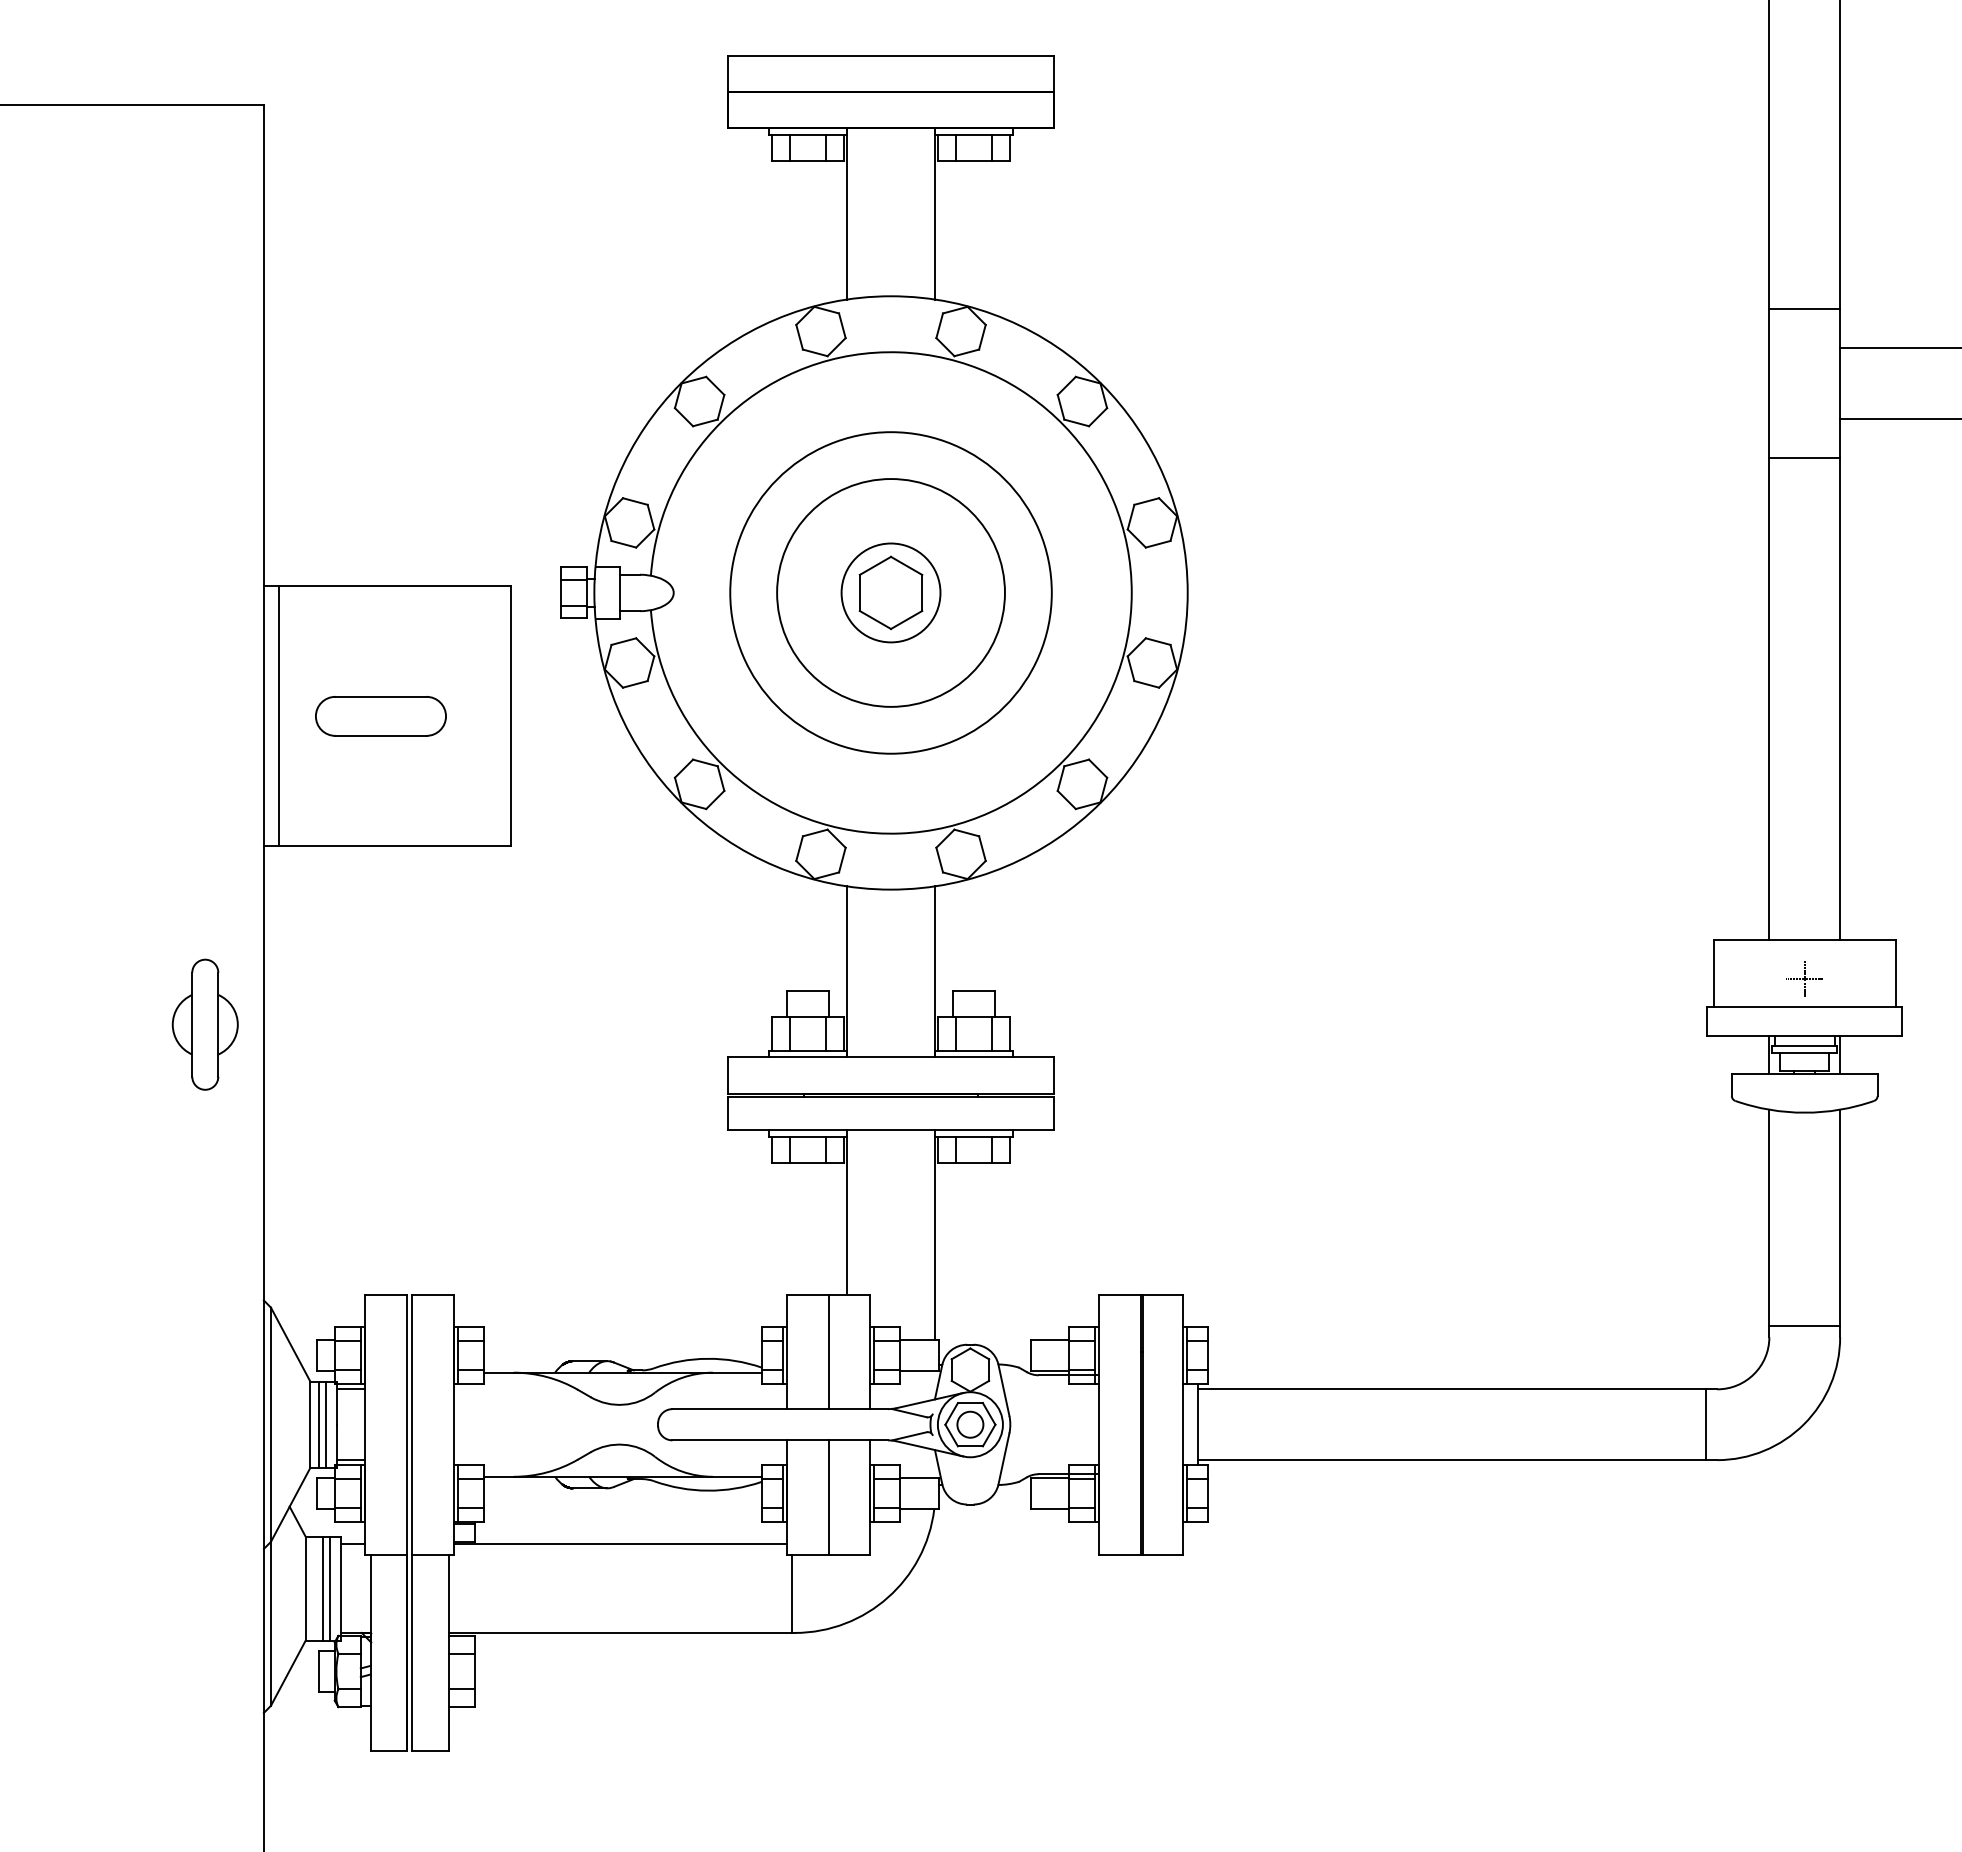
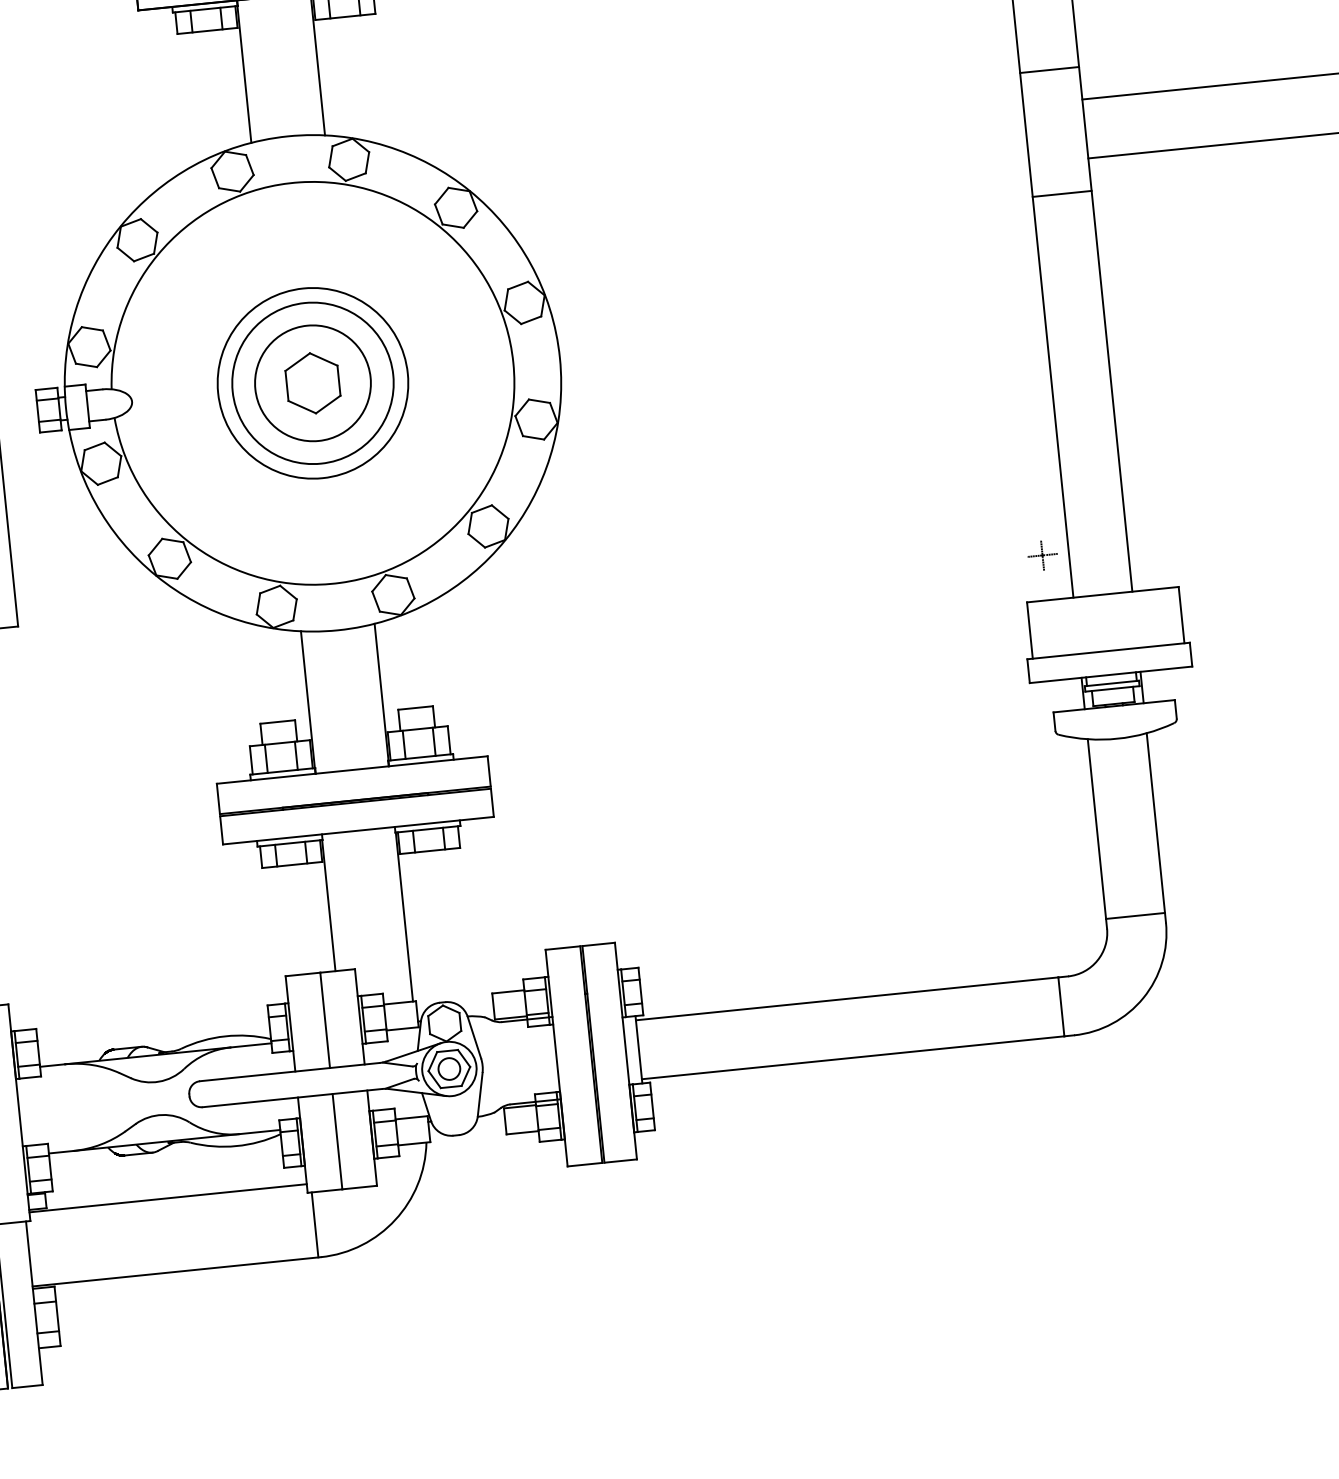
circle: (890, 592) -> (312, 383), size x0.6
circle: (890, 592) -> (312, 383), size x1.4
part: (1804, 978) -> (1042, 555), moved

